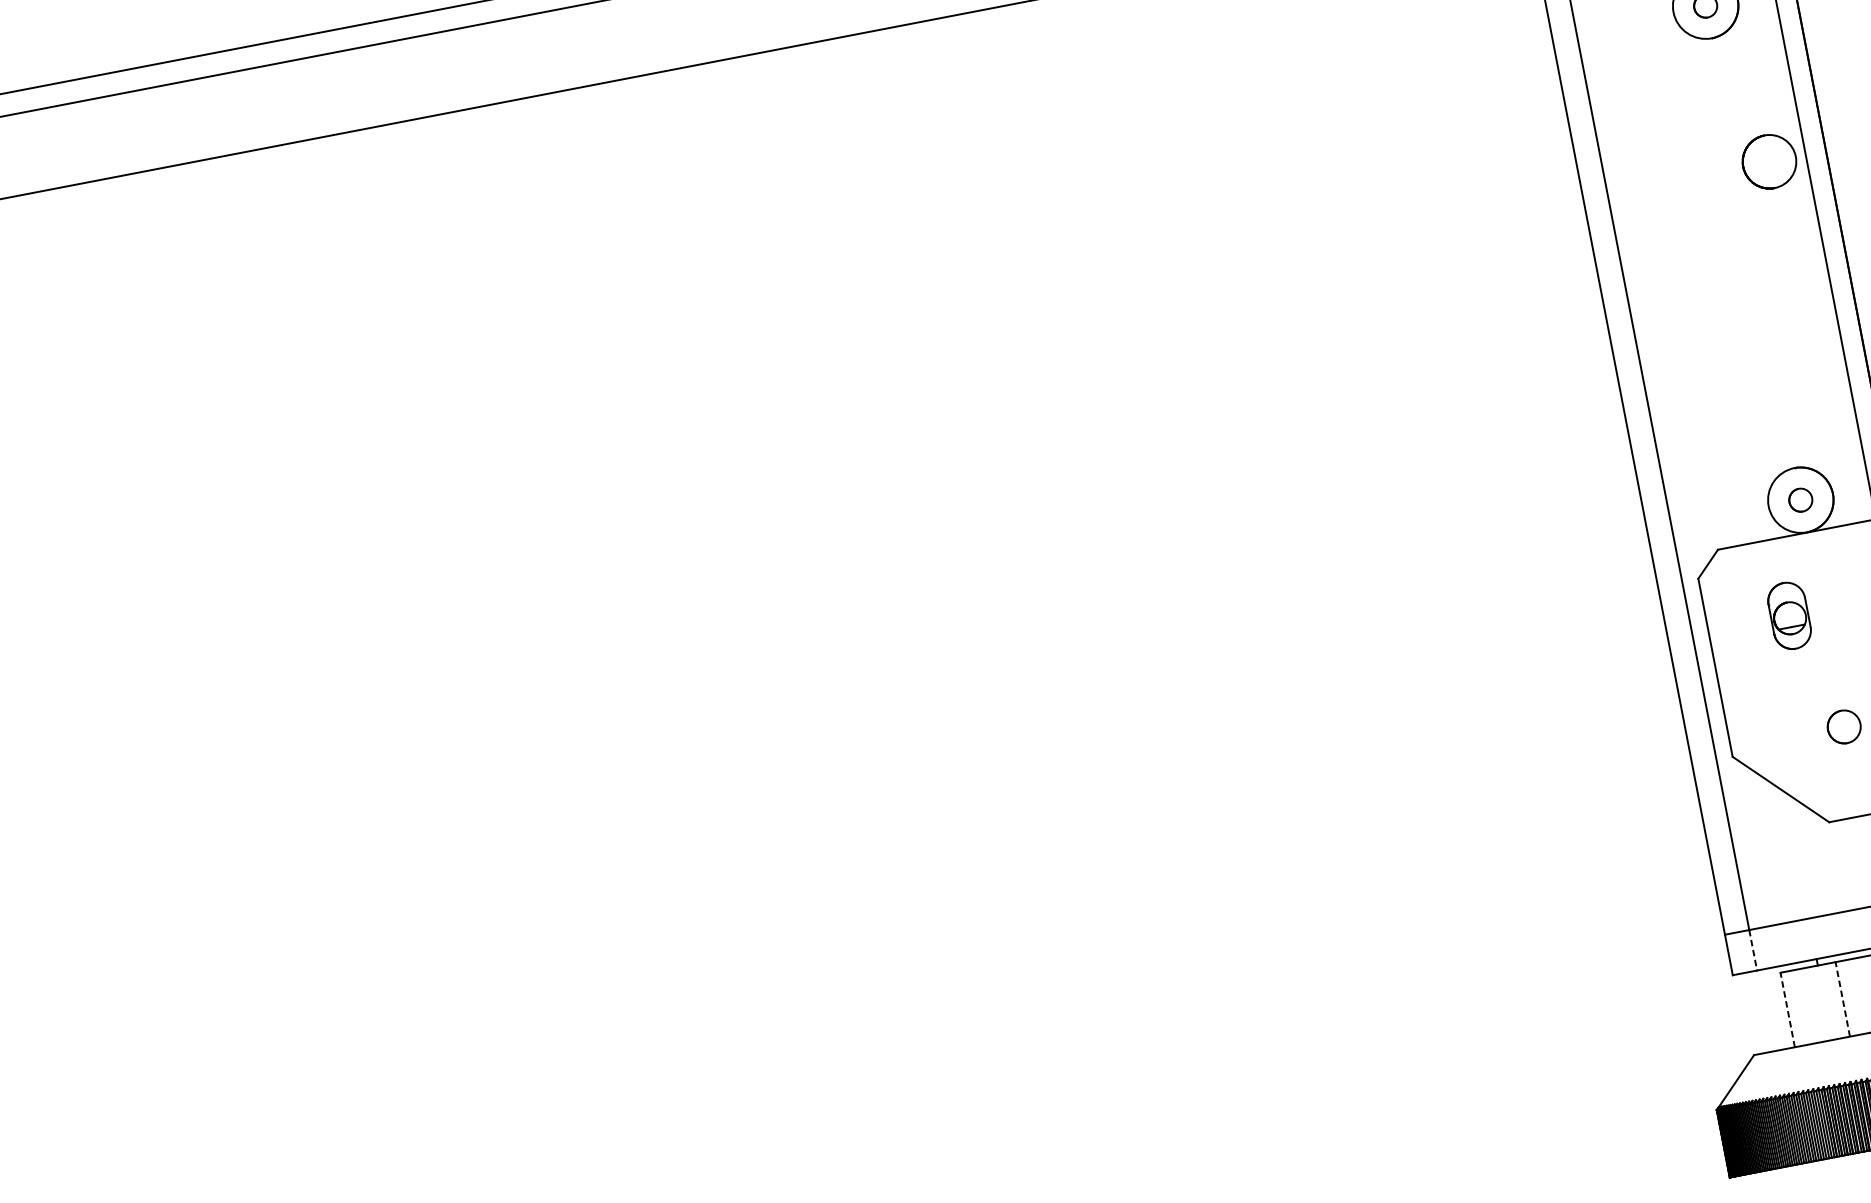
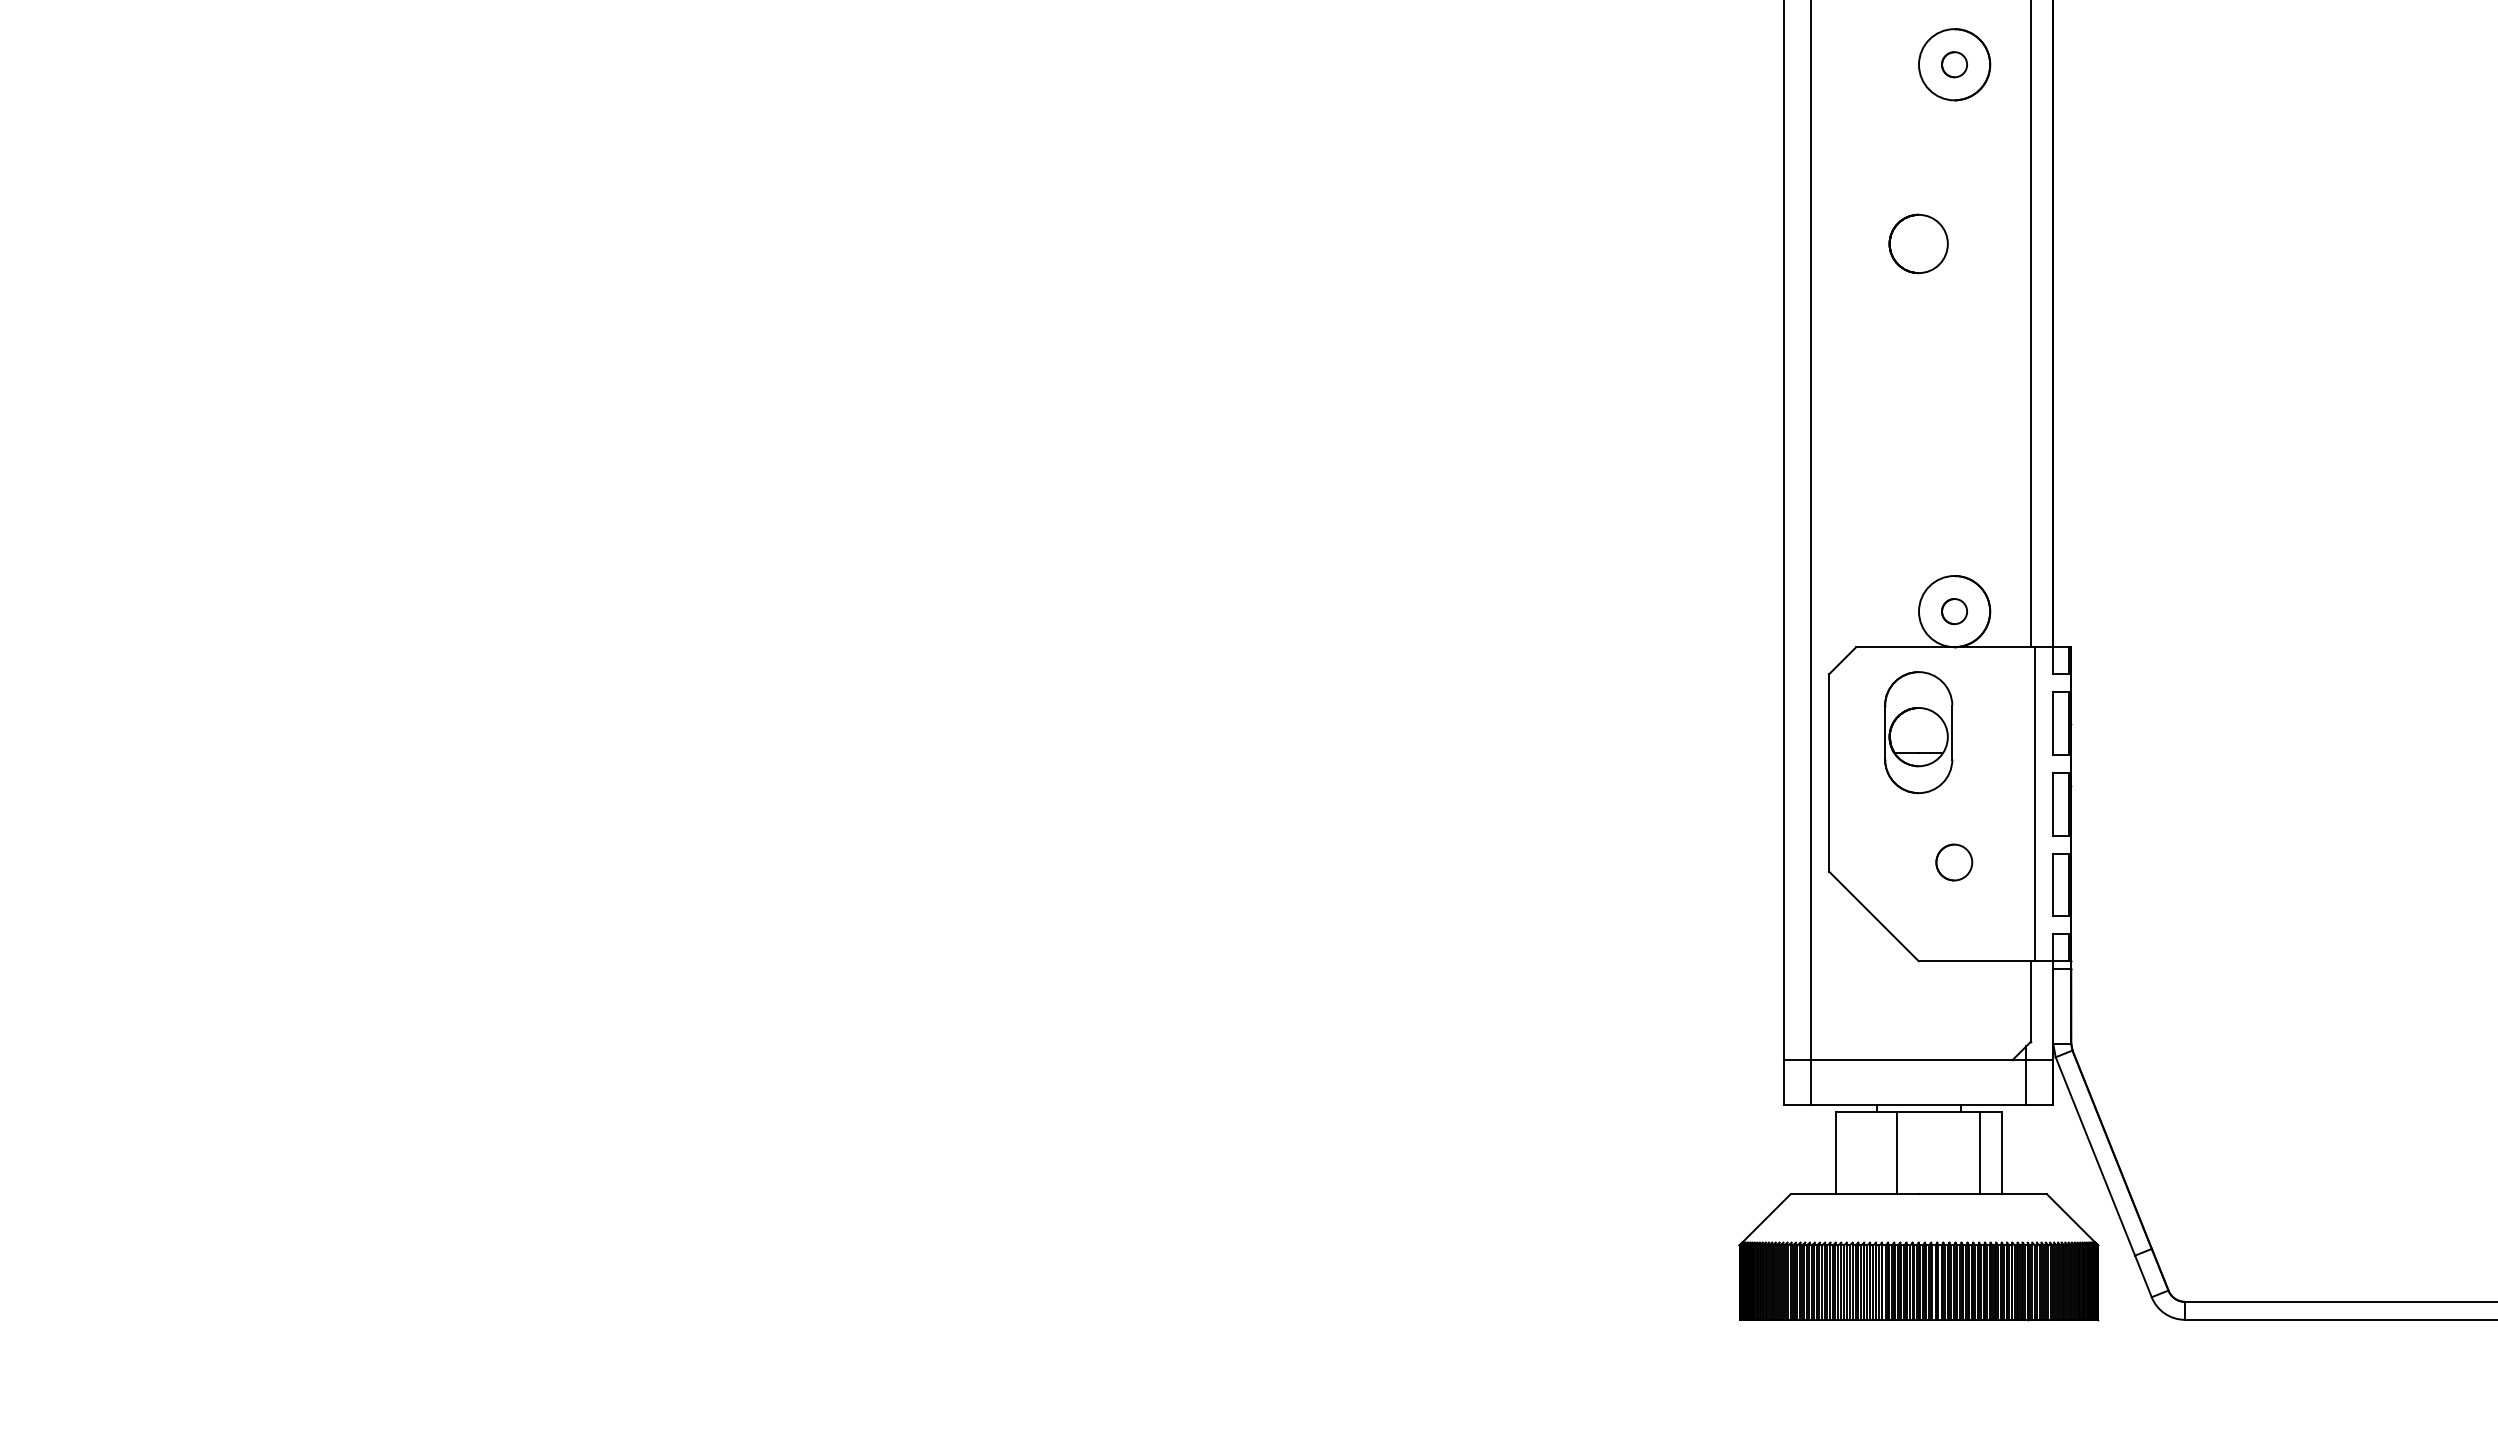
part: (1769, 161) -> (1918, 243), moved
part: (1789, 615) -> (1918, 732), size x1.67
line: (1753, 950) -> (1811, 1082), dashed -> solid
line: (1842, 998) -> (1896, 1152), dashed -> solid
line: (1787, 1009) -> (1835, 1152), dashed -> solid

